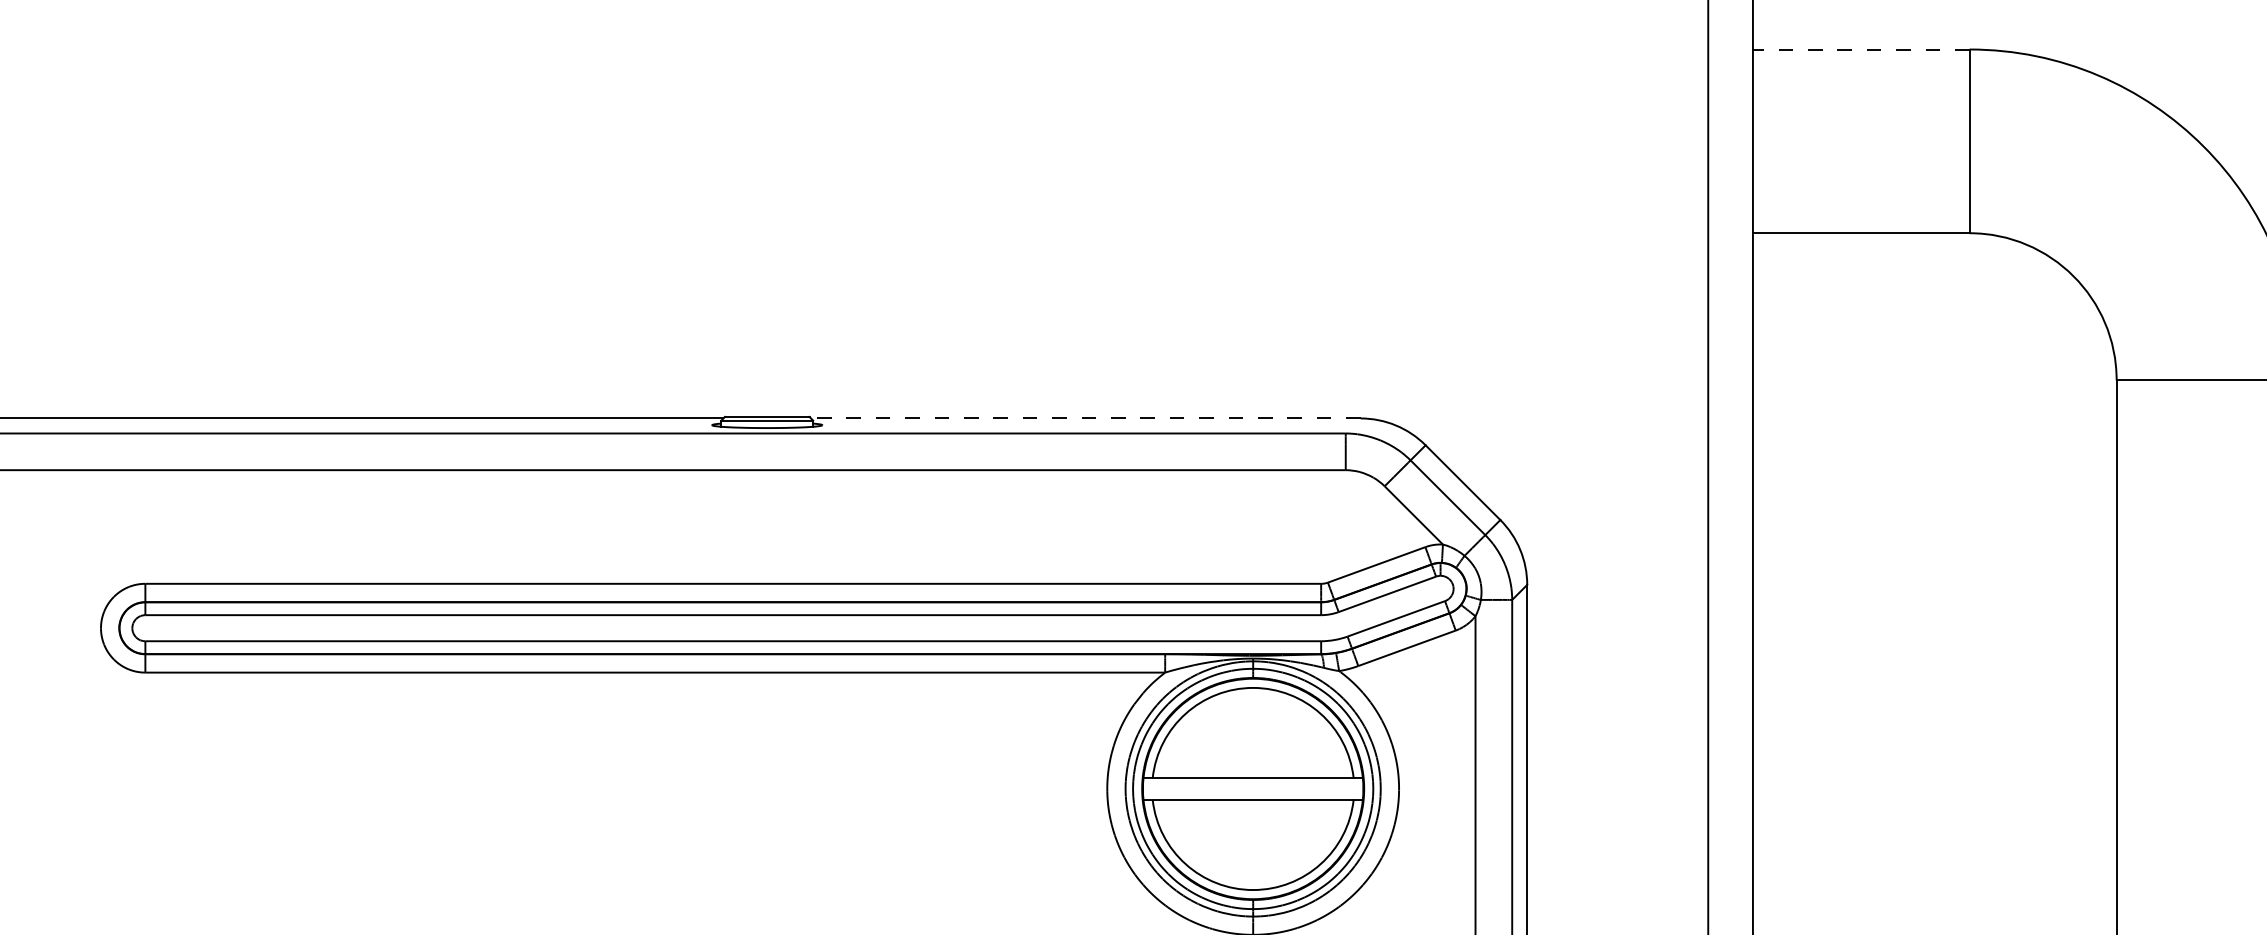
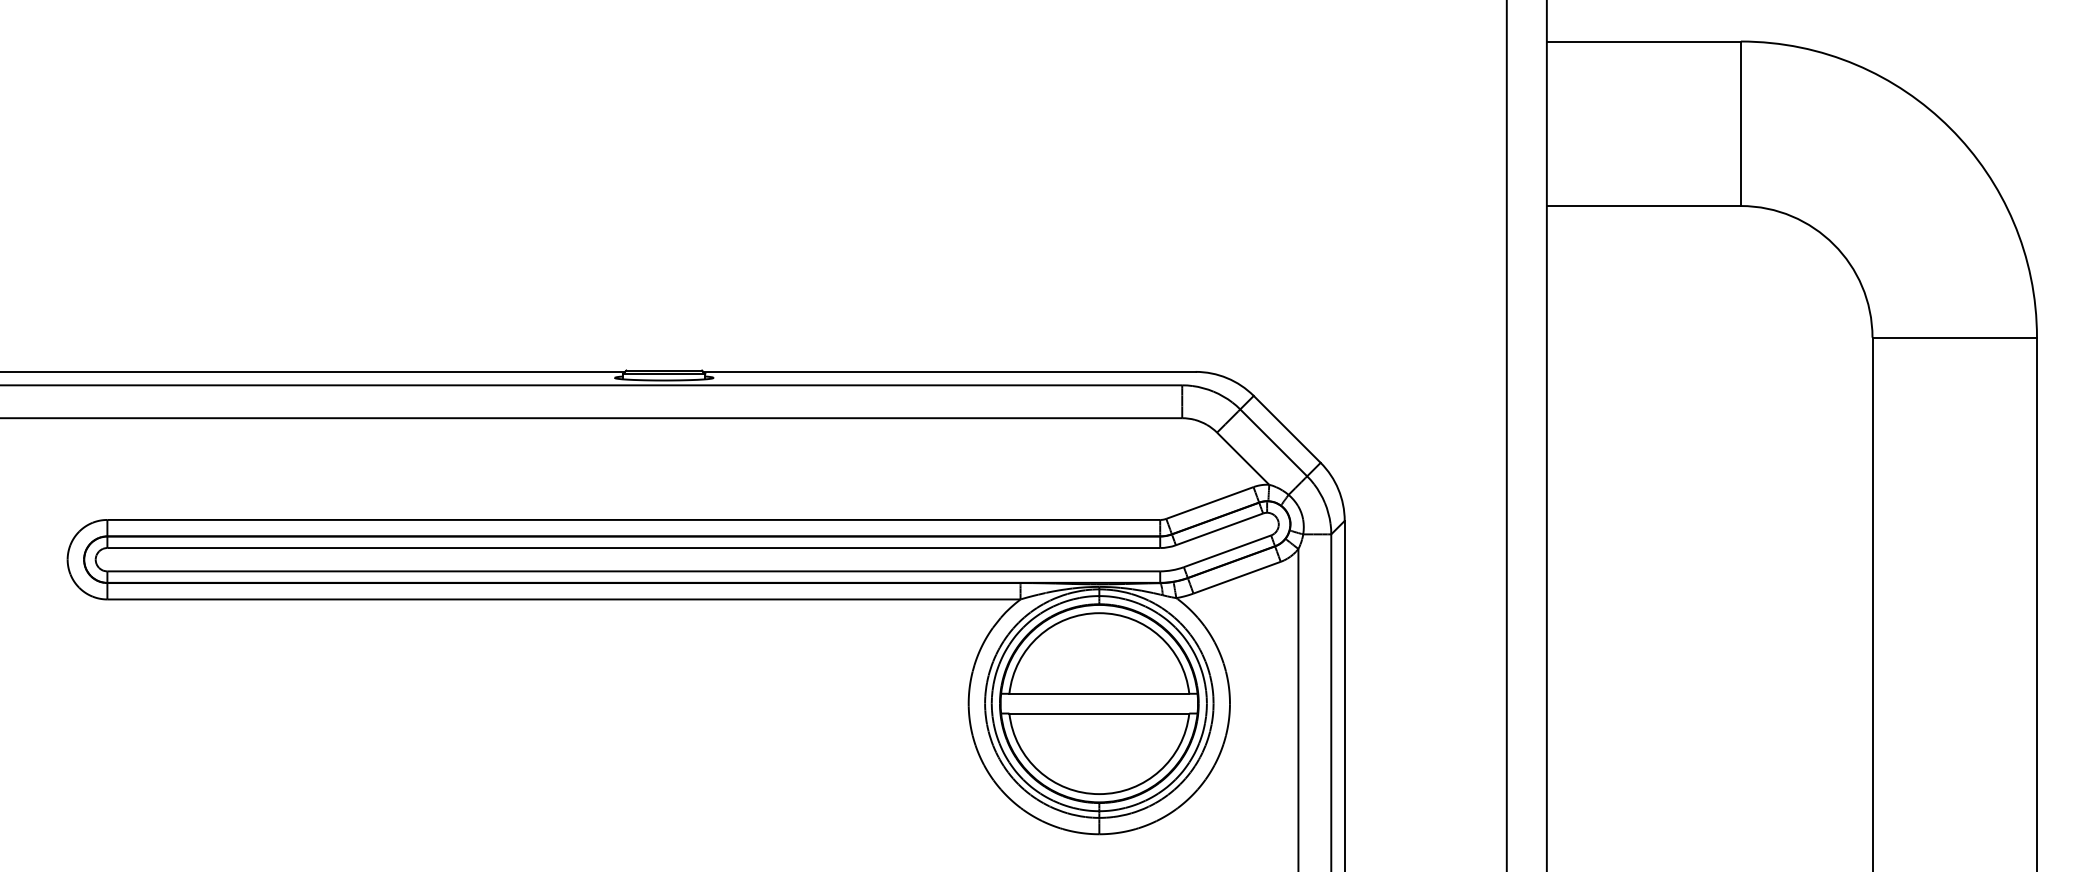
line: (1860, 49) -> (1643, 41), dashed -> solid
line: (1085, 418) -> (949, 371), dashed -> solid

